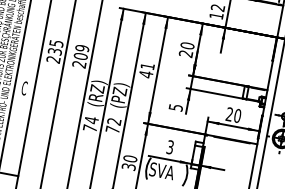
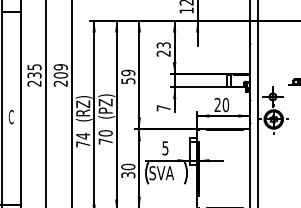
text: (187, 45) -> (163, 45), 20 -> 23
text: (147, 69) -> (128, 76), 41 -> 59
text: (175, 107) -> (163, 108), 5 -> 7
text: (114, 121) -> (105, 133), 72 -> 70
text: (170, 146) -> (165, 147), 3 -> 5

